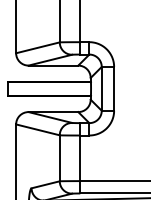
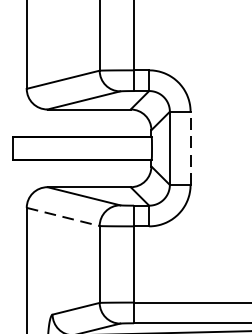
line: (114, 88) -> (191, 147), solid -> dashed
line: (38, 130) -> (64, 217), solid -> dashed

